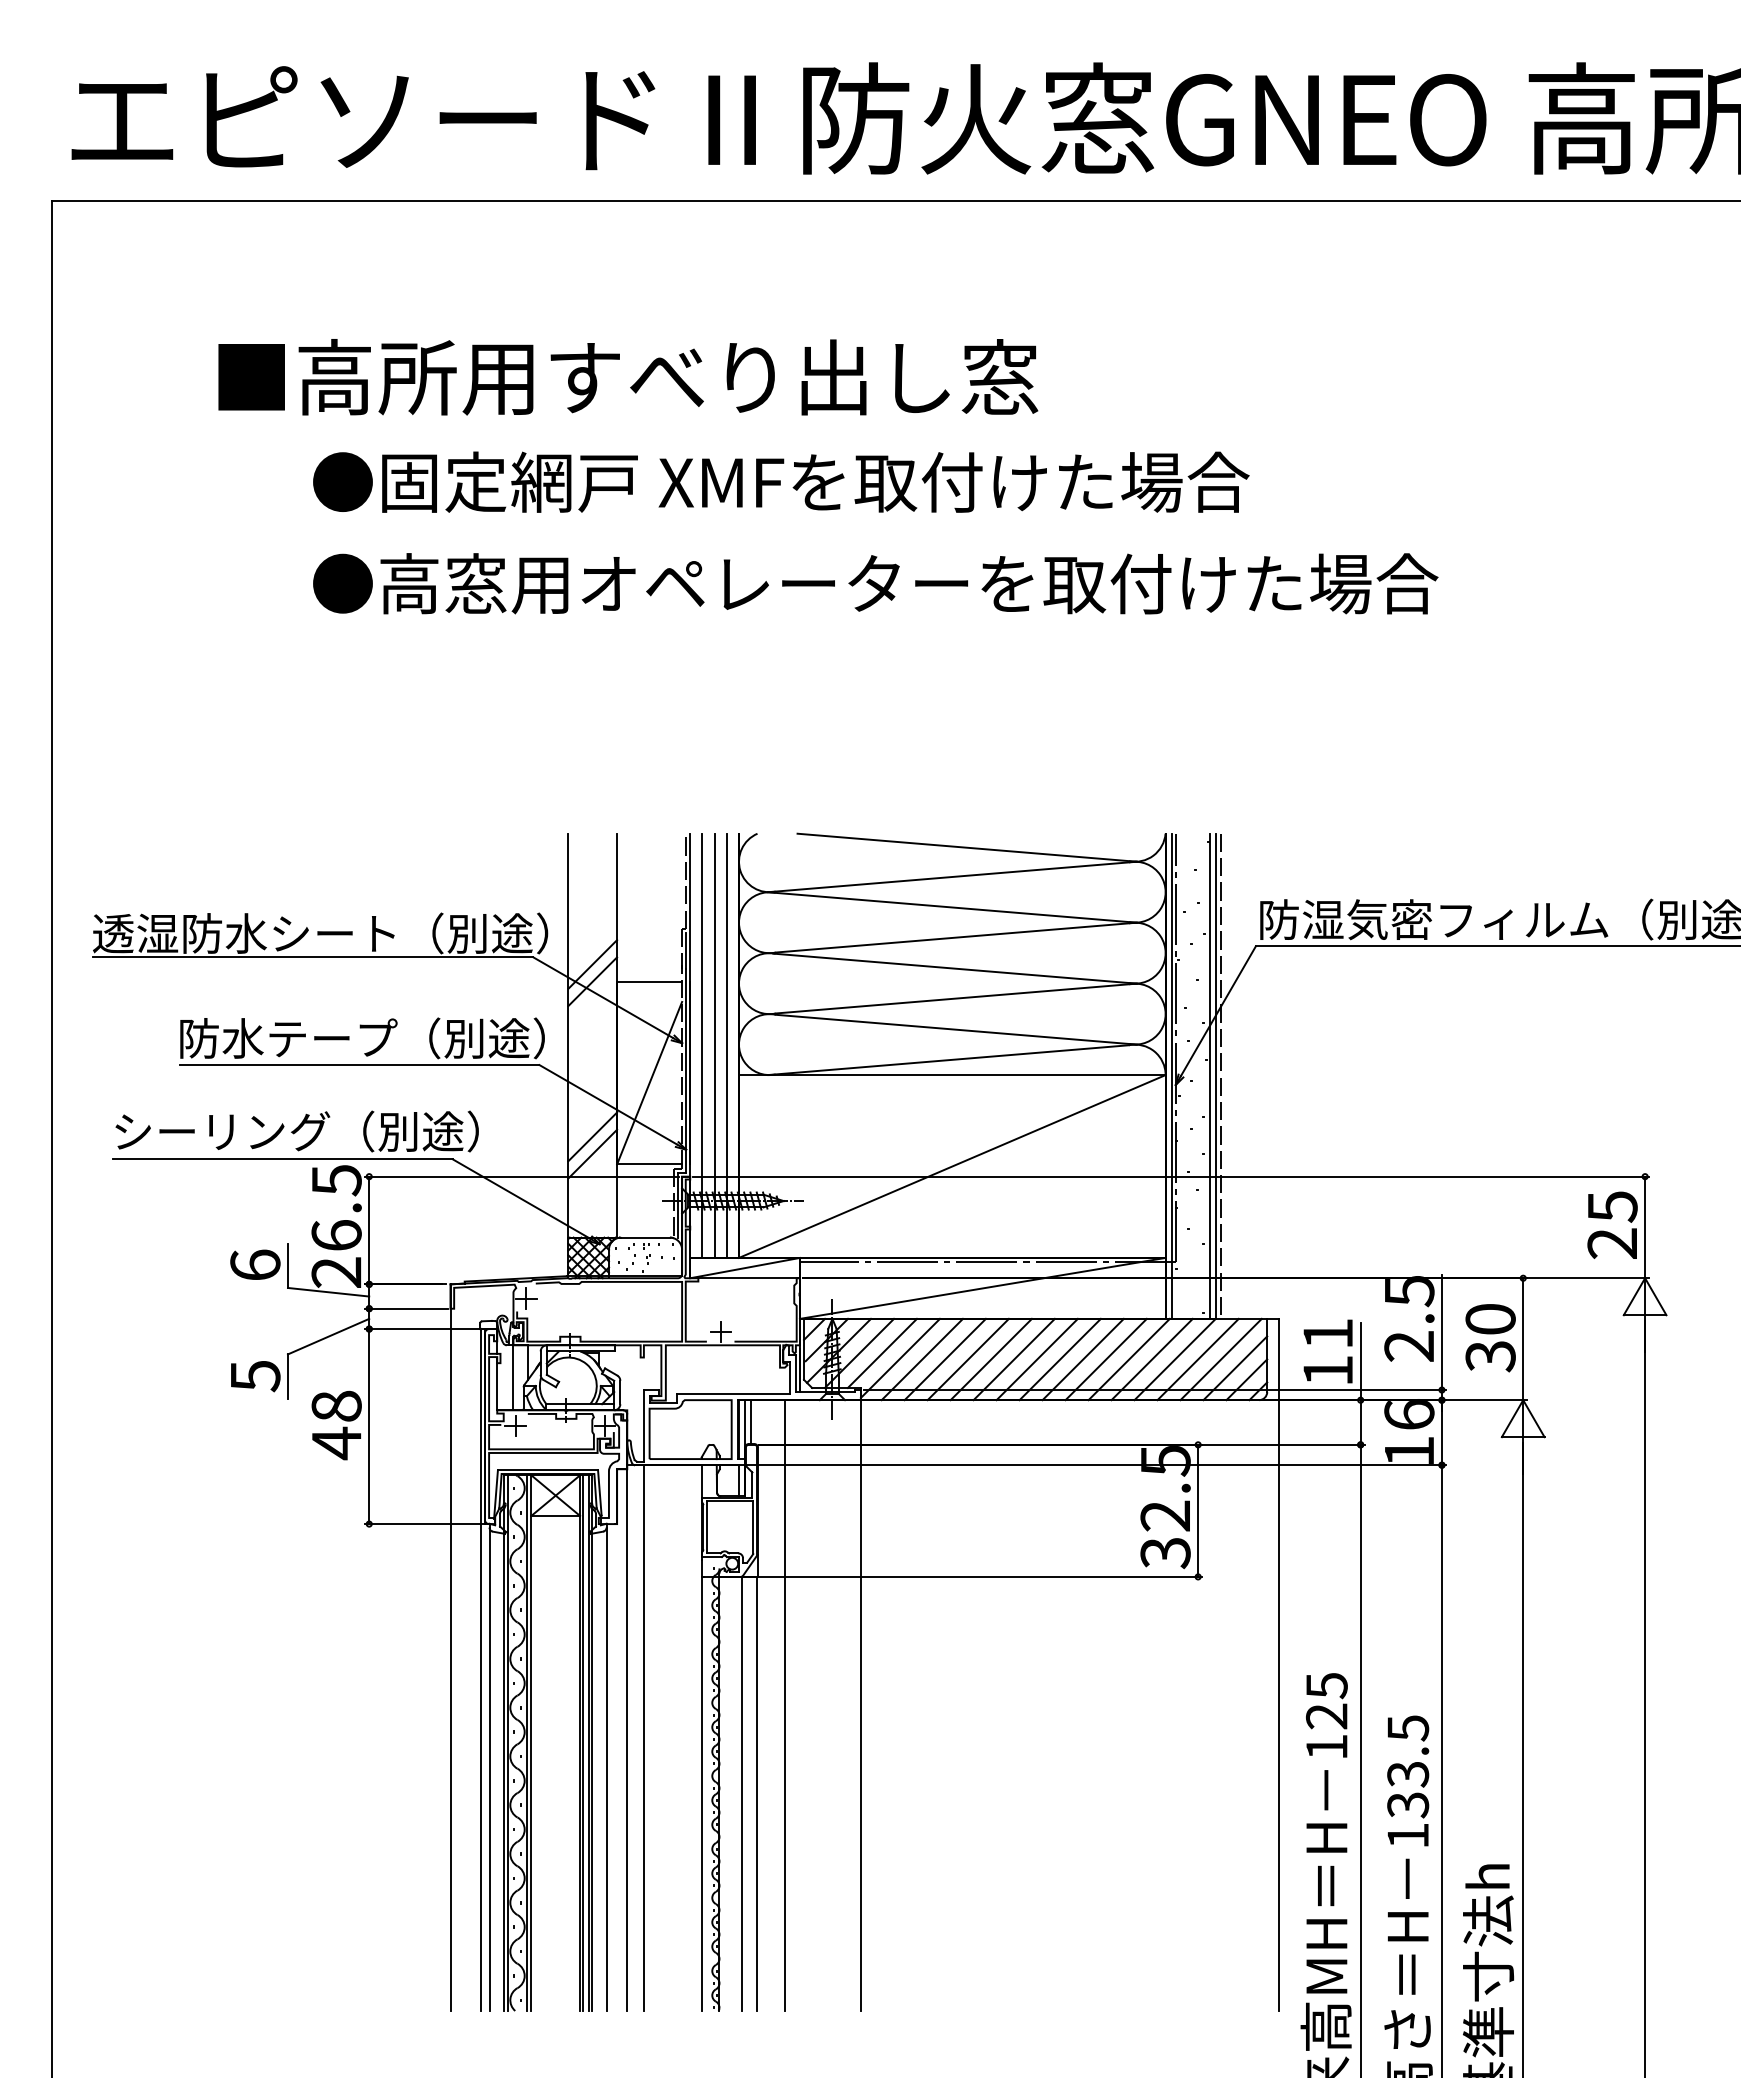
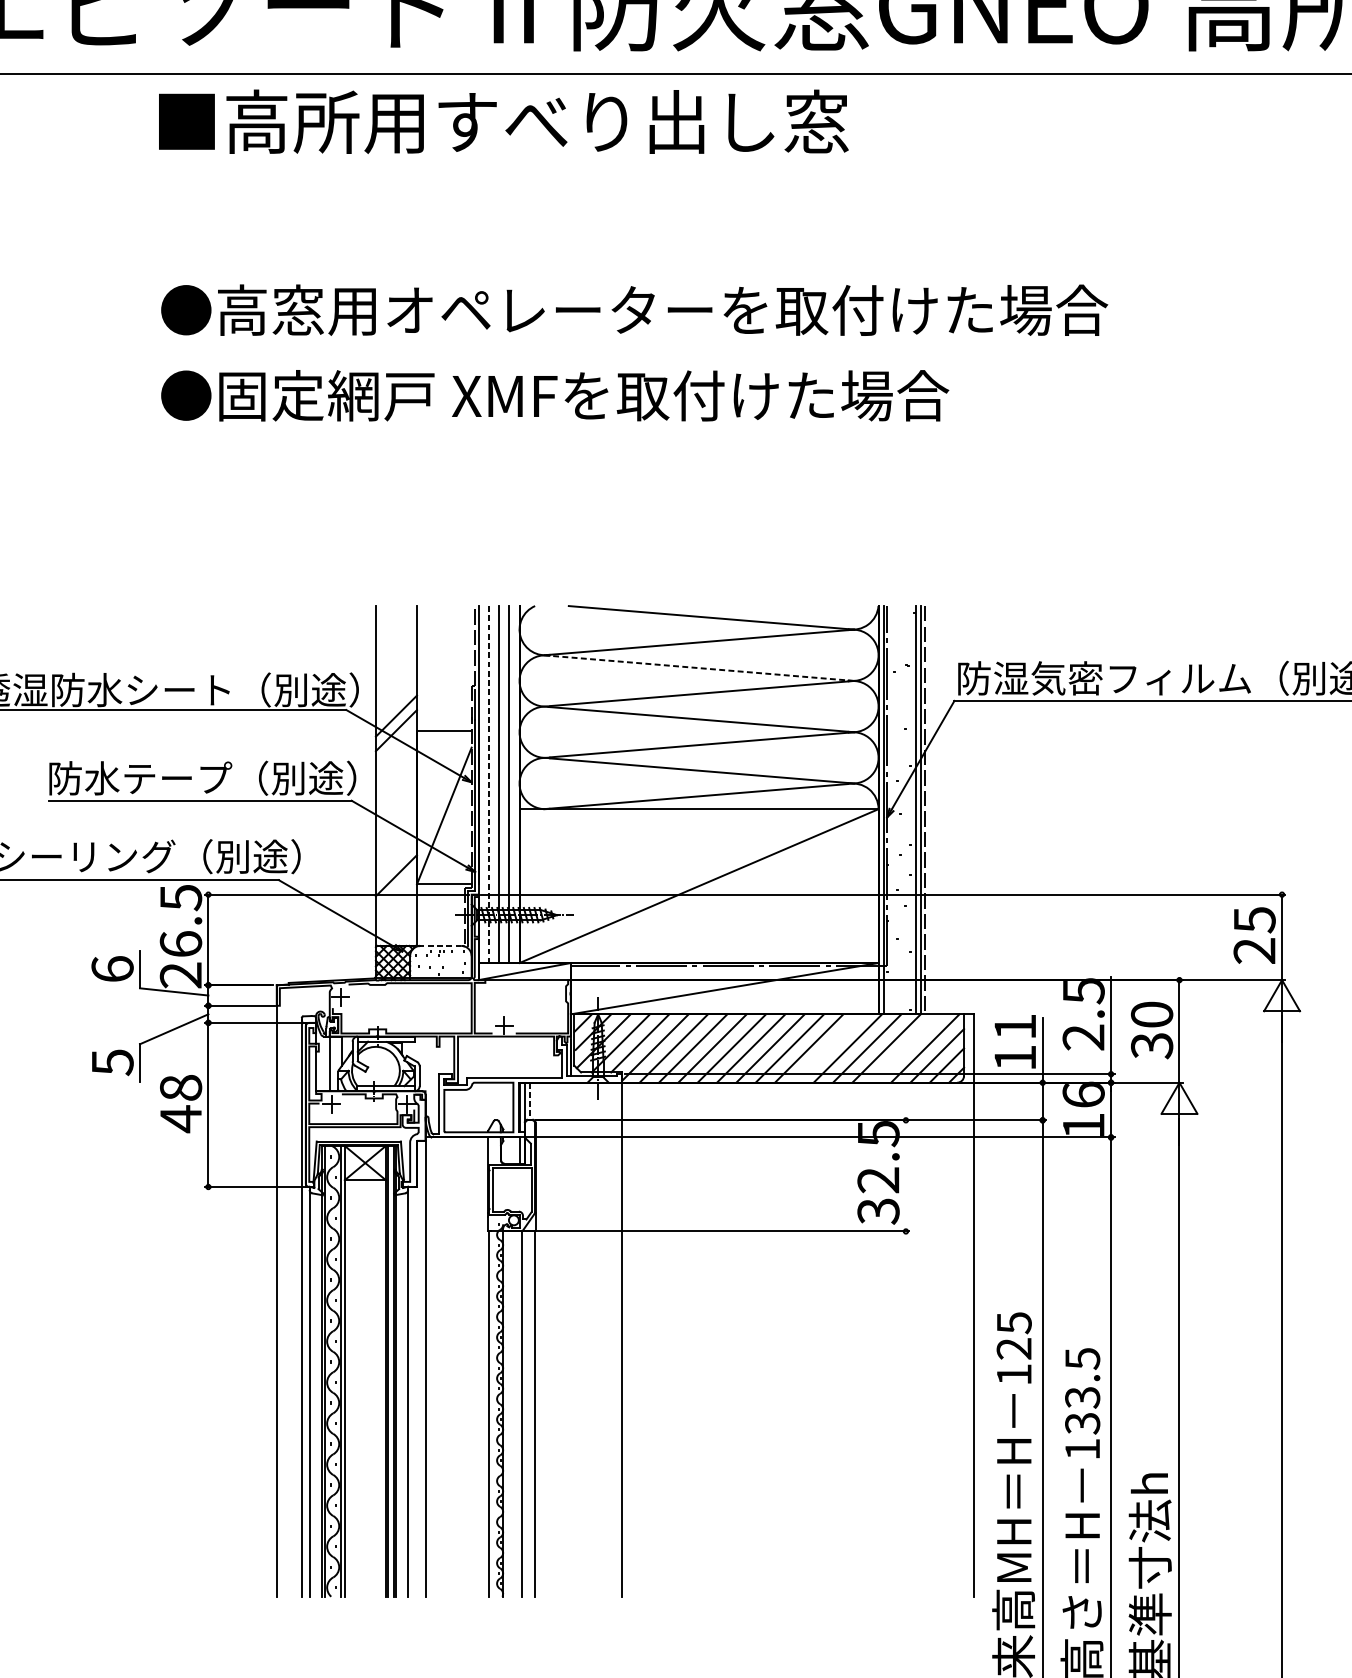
text: (628, 377) -> (503, 122), moved
text: (909, 481) -> (663, 309), ●固定網戸 XMFを取付けた場合 -> ●高窓用オペレーターを取付けた場合
text: (909, 583) -> (663, 395), ●高窓用オペレーターを取付けた場合 -> ●固定網戸 XMFを取付けた場合
line: (951, 907) -> (698, 668), solid -> dashed
line: (702, 1046) -> (488, 785), solid -> dashed
line: (592, 1136) -> (396, 860), removed
line: (645, 1237) -> (440, 945), solid -> dashed
line: (1105, 1359) -> (827, 1048), removed
line: (1197, 1359) -> (905, 1048), removed
line: (751, 1422) -> (530, 1101), solid -> dashed
line: (1198, 1510) -> (906, 1175), removed
line: (784, 1705) -> (557, 1339), removed
line: (643, 1737) -> (439, 1366), removed

